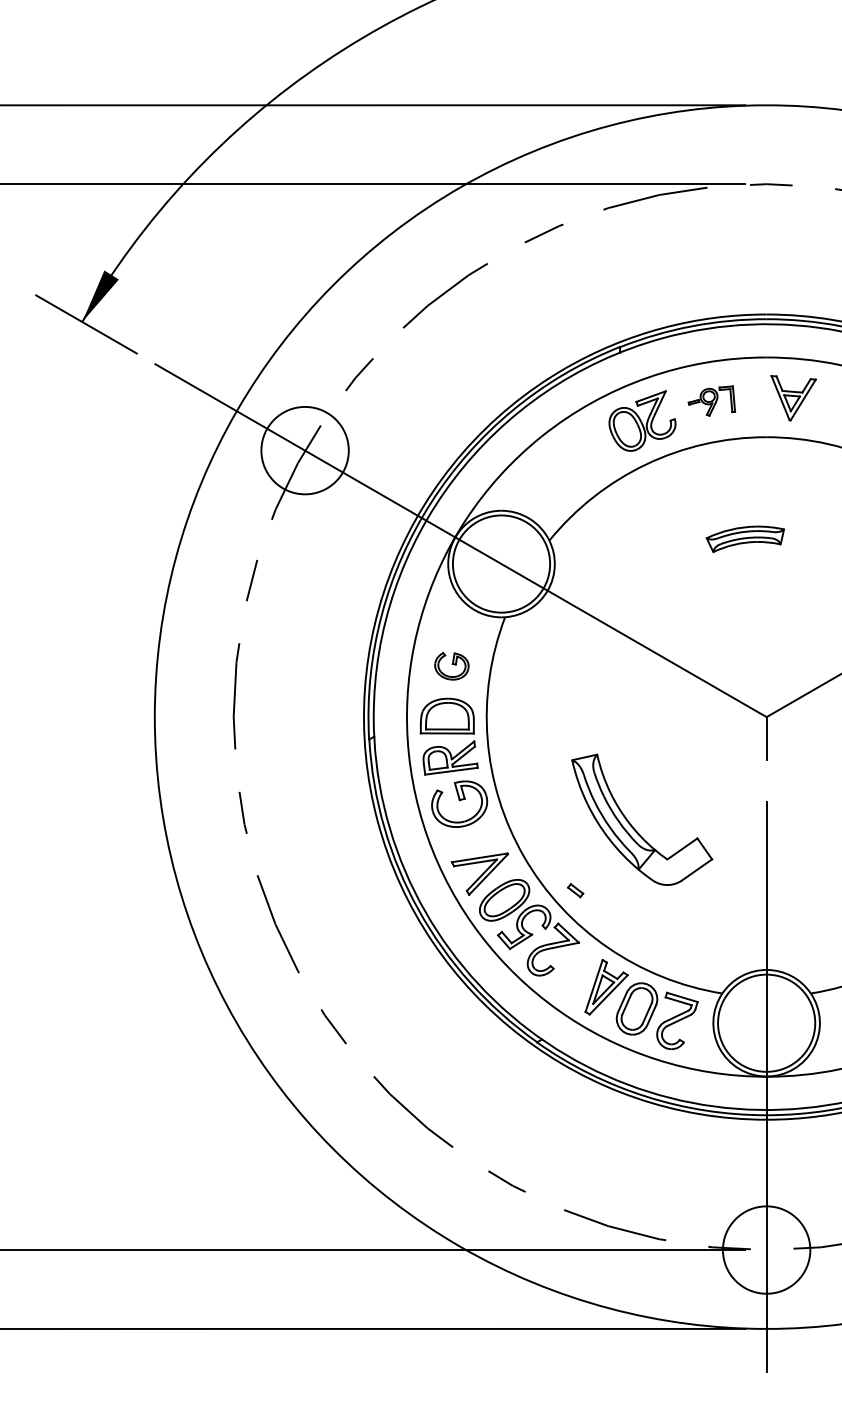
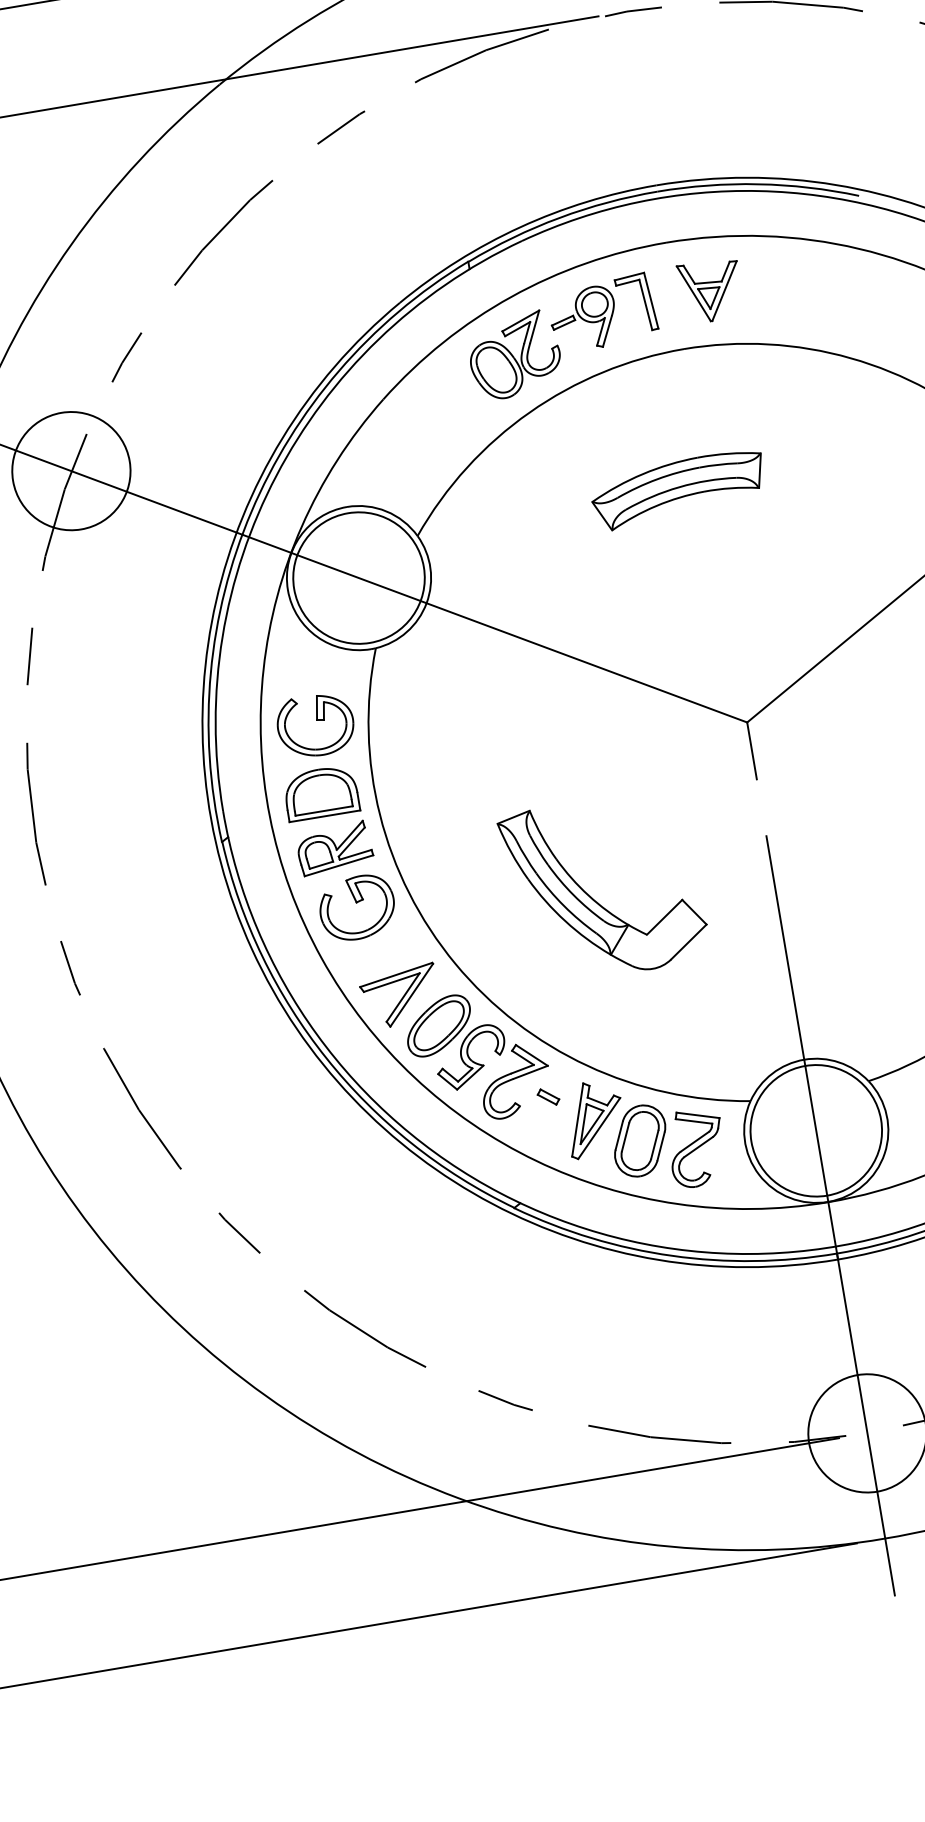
part: (711, 400) -> (602, 312), size x1.67
part: (745, 539) -> (678, 490), size x1.67
part: (451, 666) -> (315, 726), size x1.67
part: (575, 890) -> (548, 1096), moved

